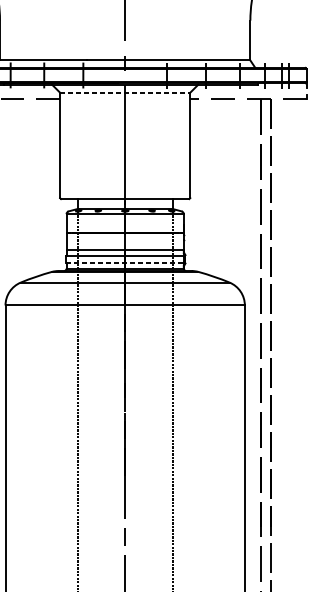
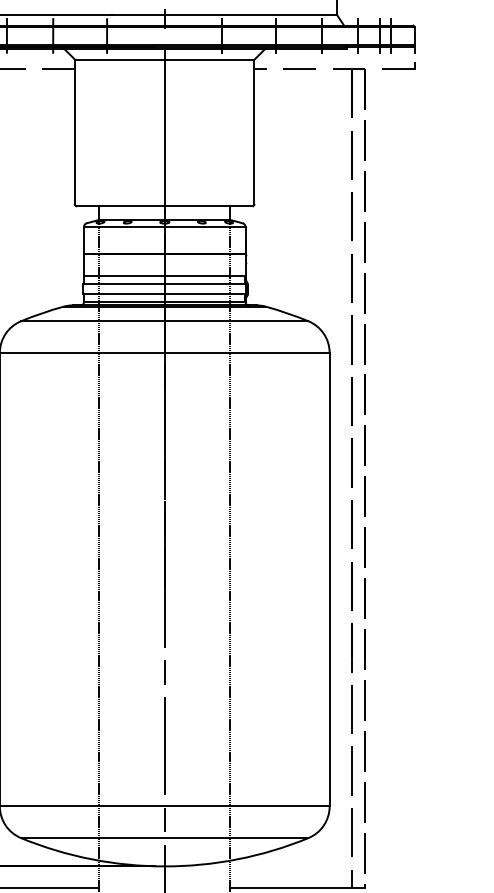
line: (125, 92) -> (164, 59), dashed -> solid
line: (125, 263) -> (165, 294), dashed -> solid

